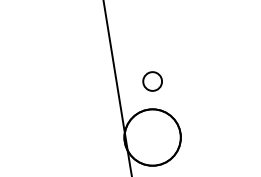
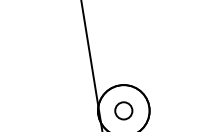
part: (152, 81) -> (123, 110), moved

